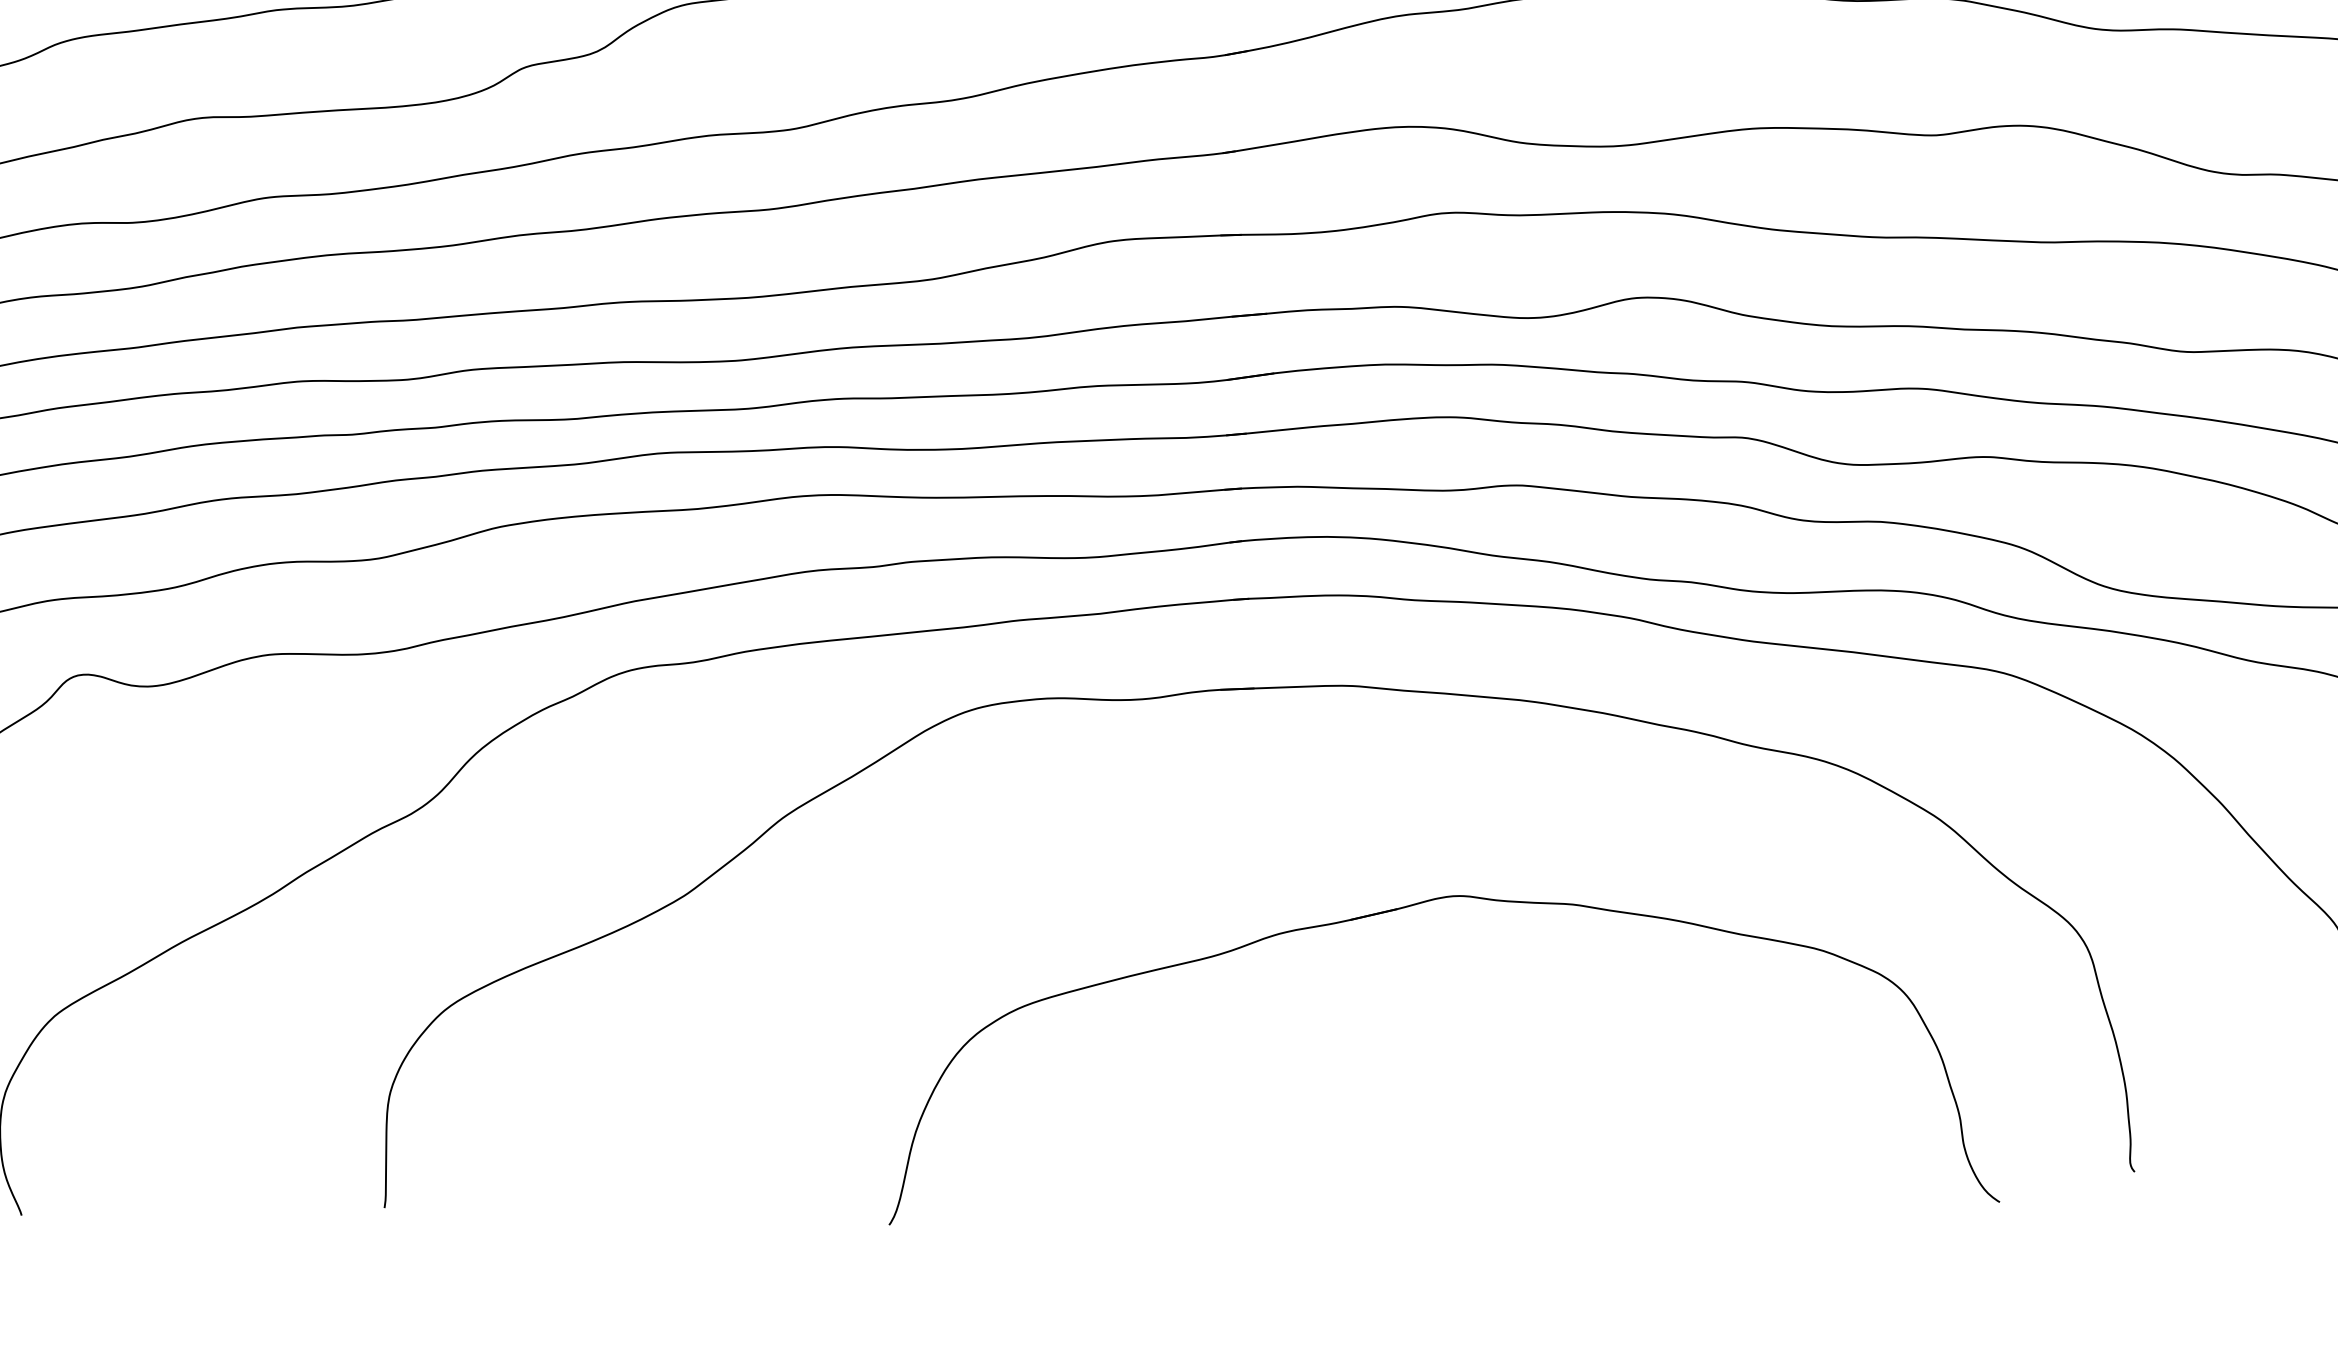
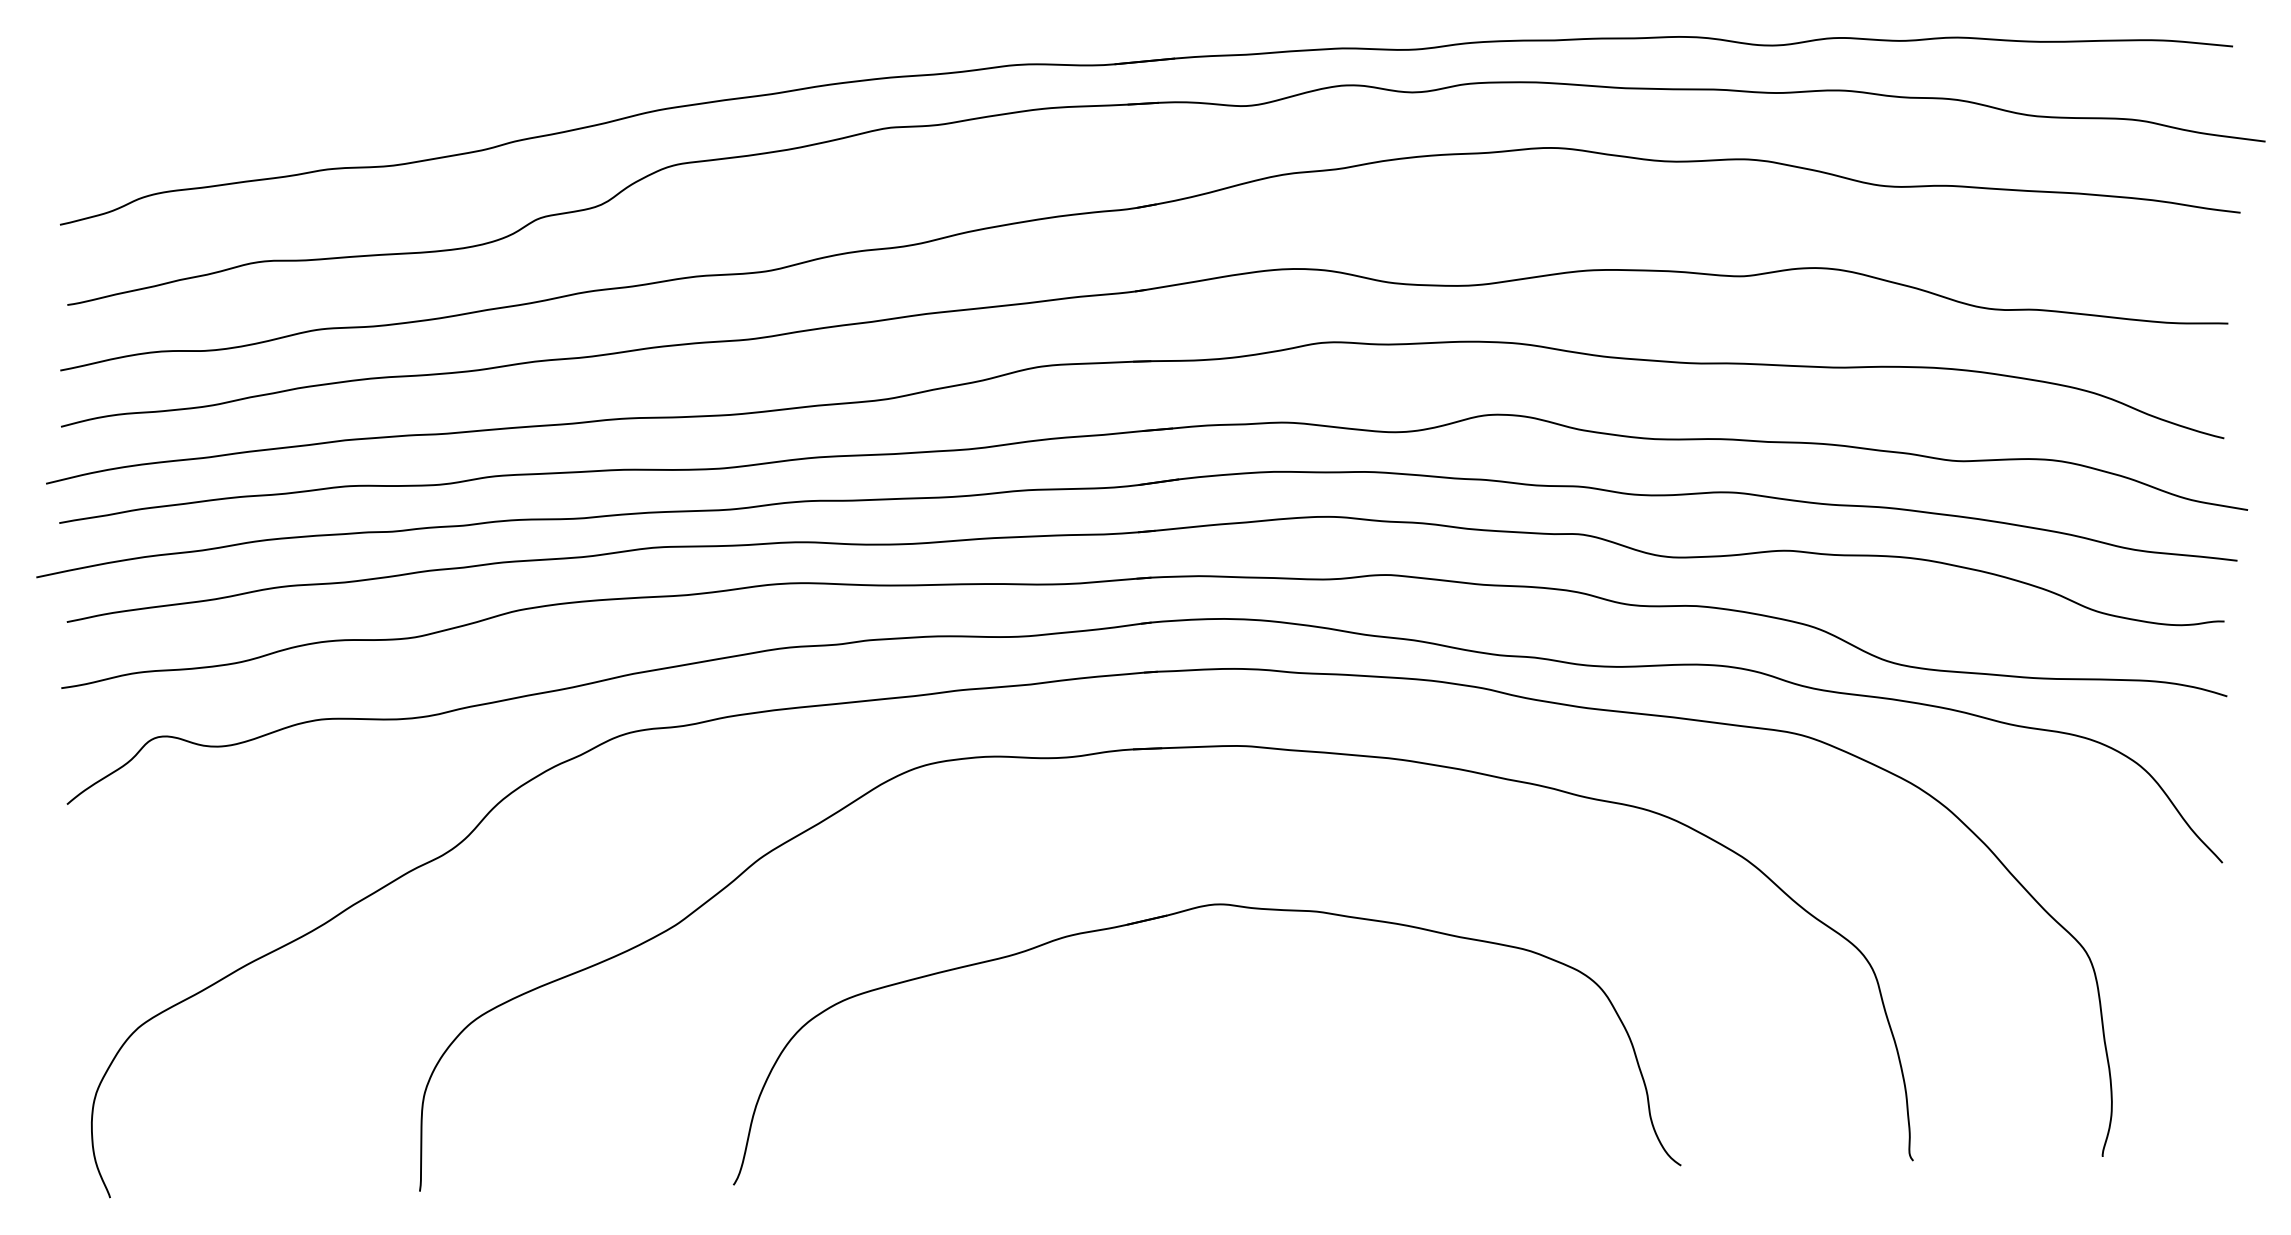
part: (1403, 909) -> (1172, 915), moved

